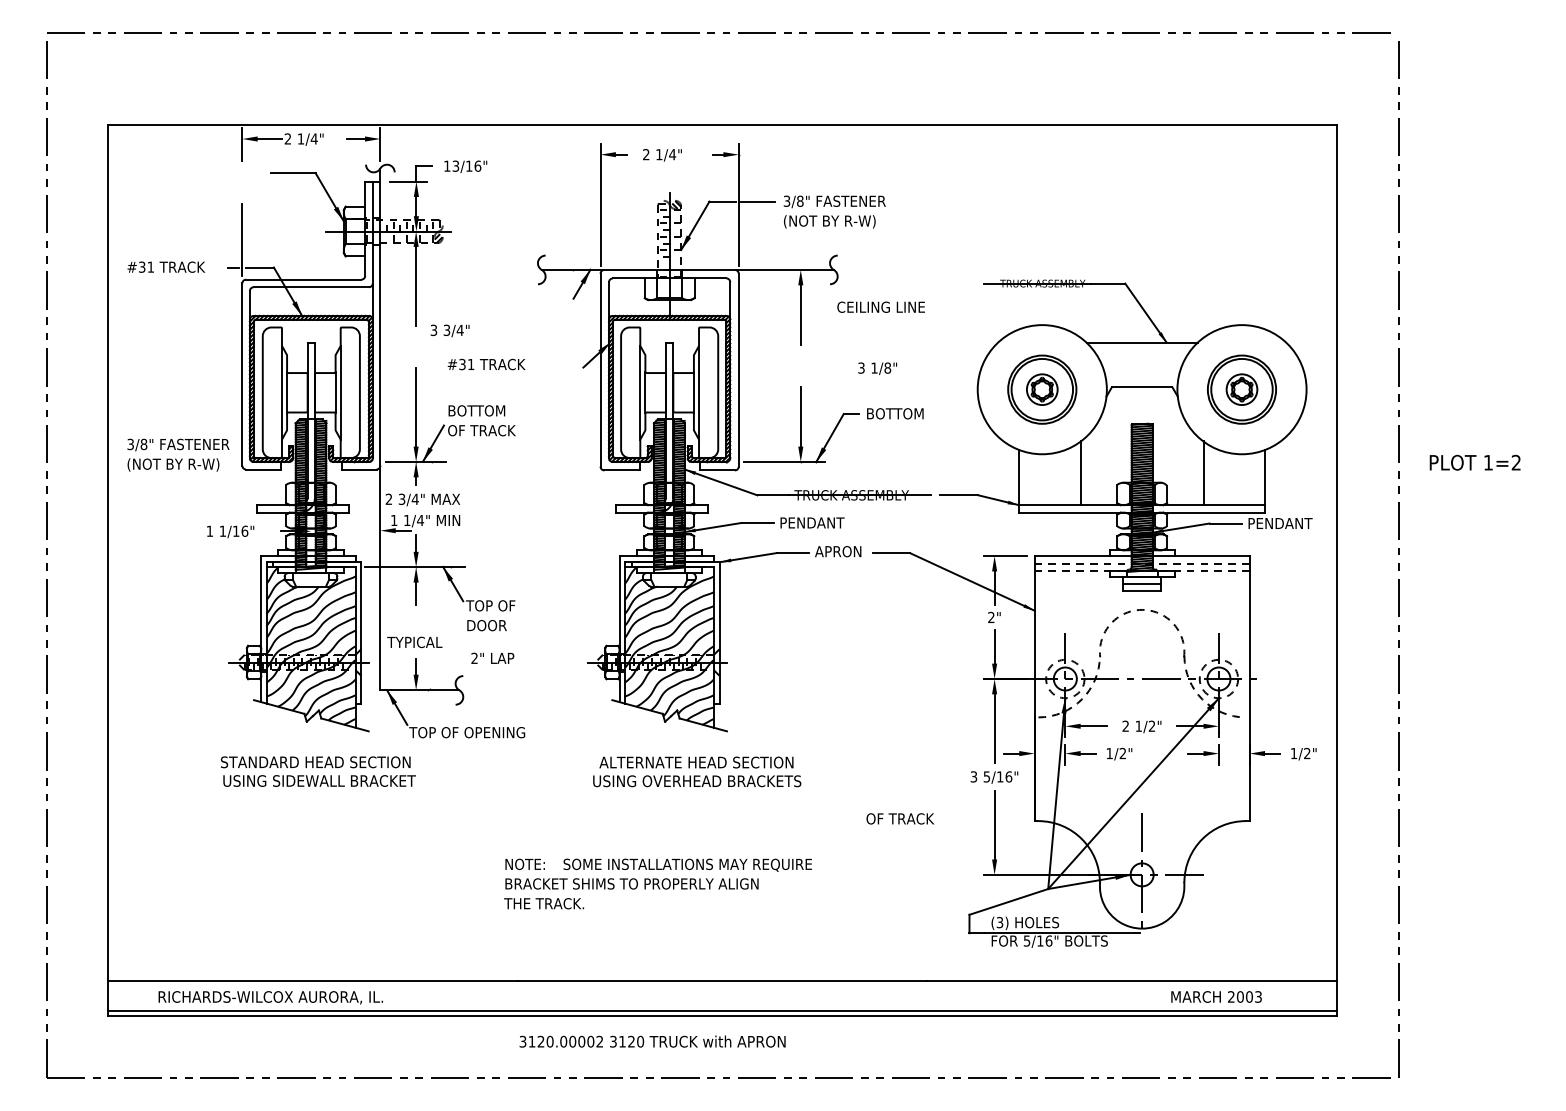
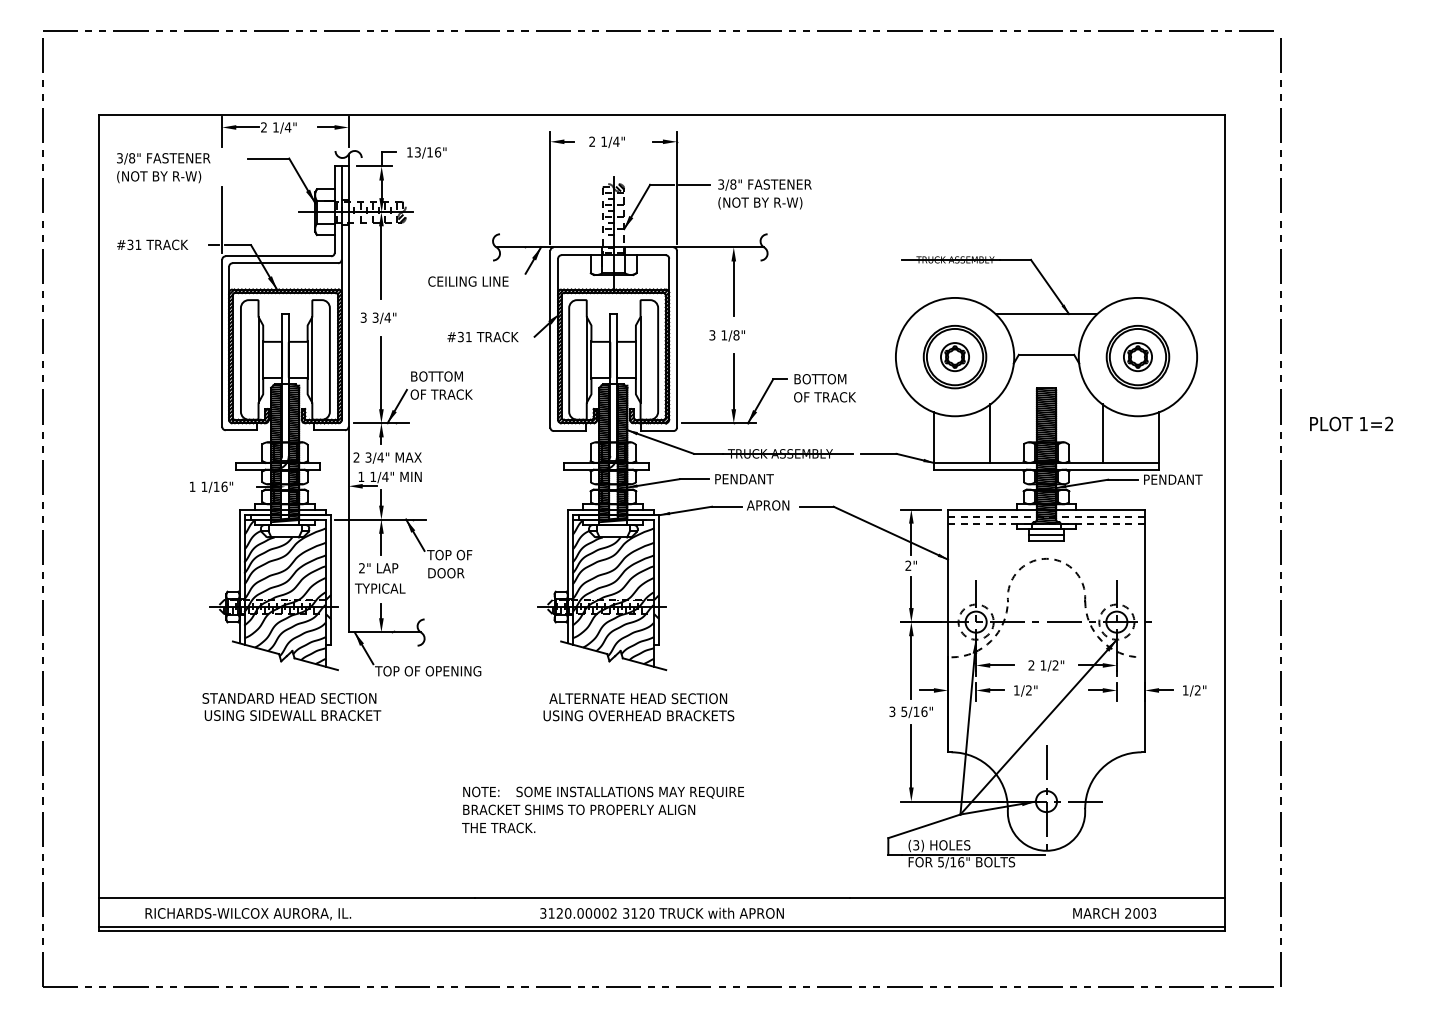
text: (881, 307) -> (468, 281), moved
text: (450, 330) -> (378, 317), moved
text: (486, 363) -> (482, 336), moved
text: (876, 368) -> (726, 335), moved
text: (178, 455) -> (163, 168), moved
text: (492, 658) -> (378, 568), moved
text: (899, 819) -> (824, 397), moved
text: (652, 1040) -> (661, 912), moved

